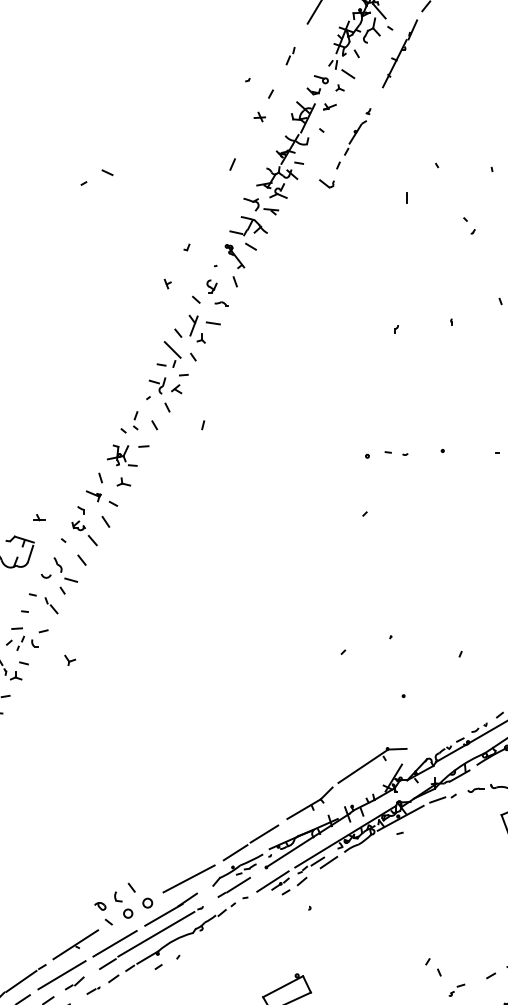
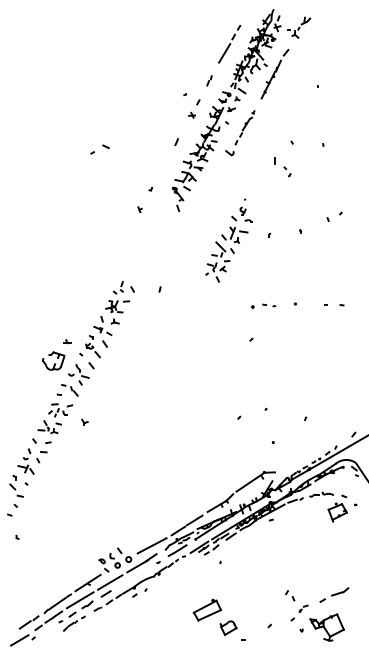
part: (469, 225) -> (287, 171), moved
part: (186, 338) -> (228, 240), moved
line: (156, 933) -> (133, 576), removed

